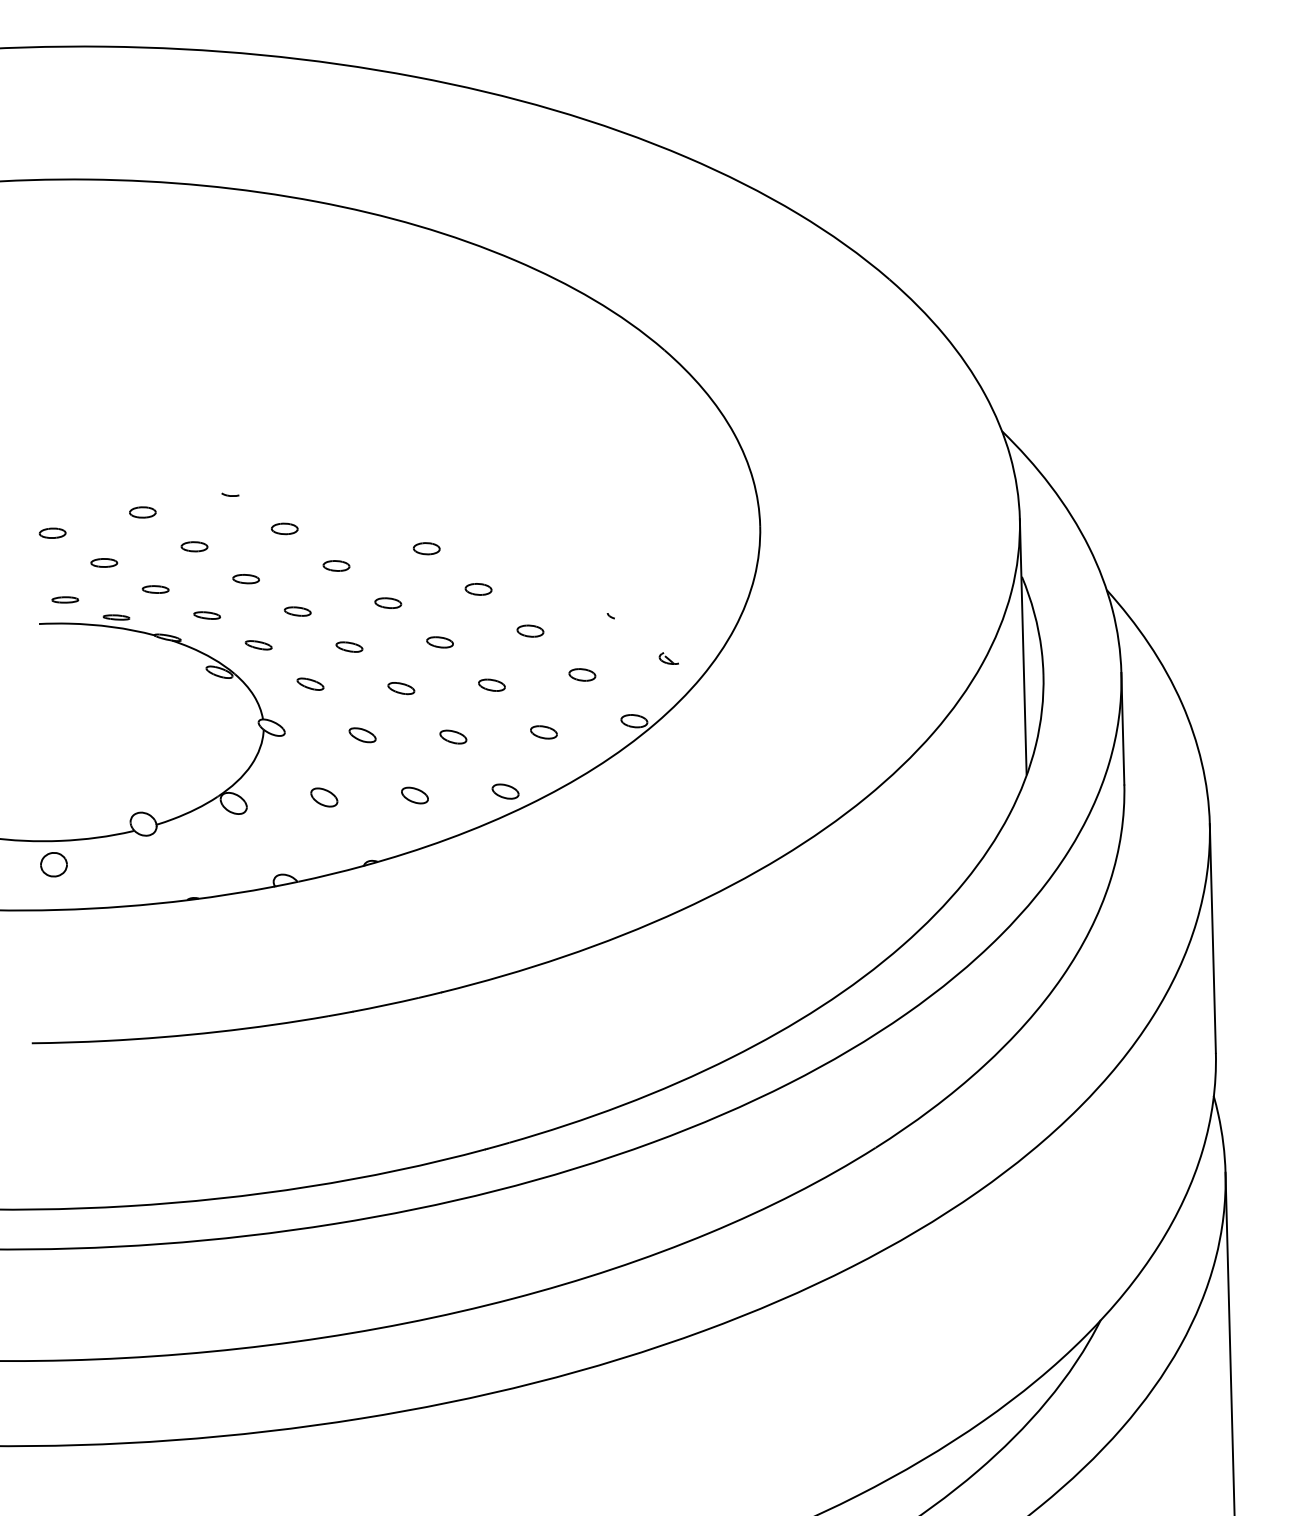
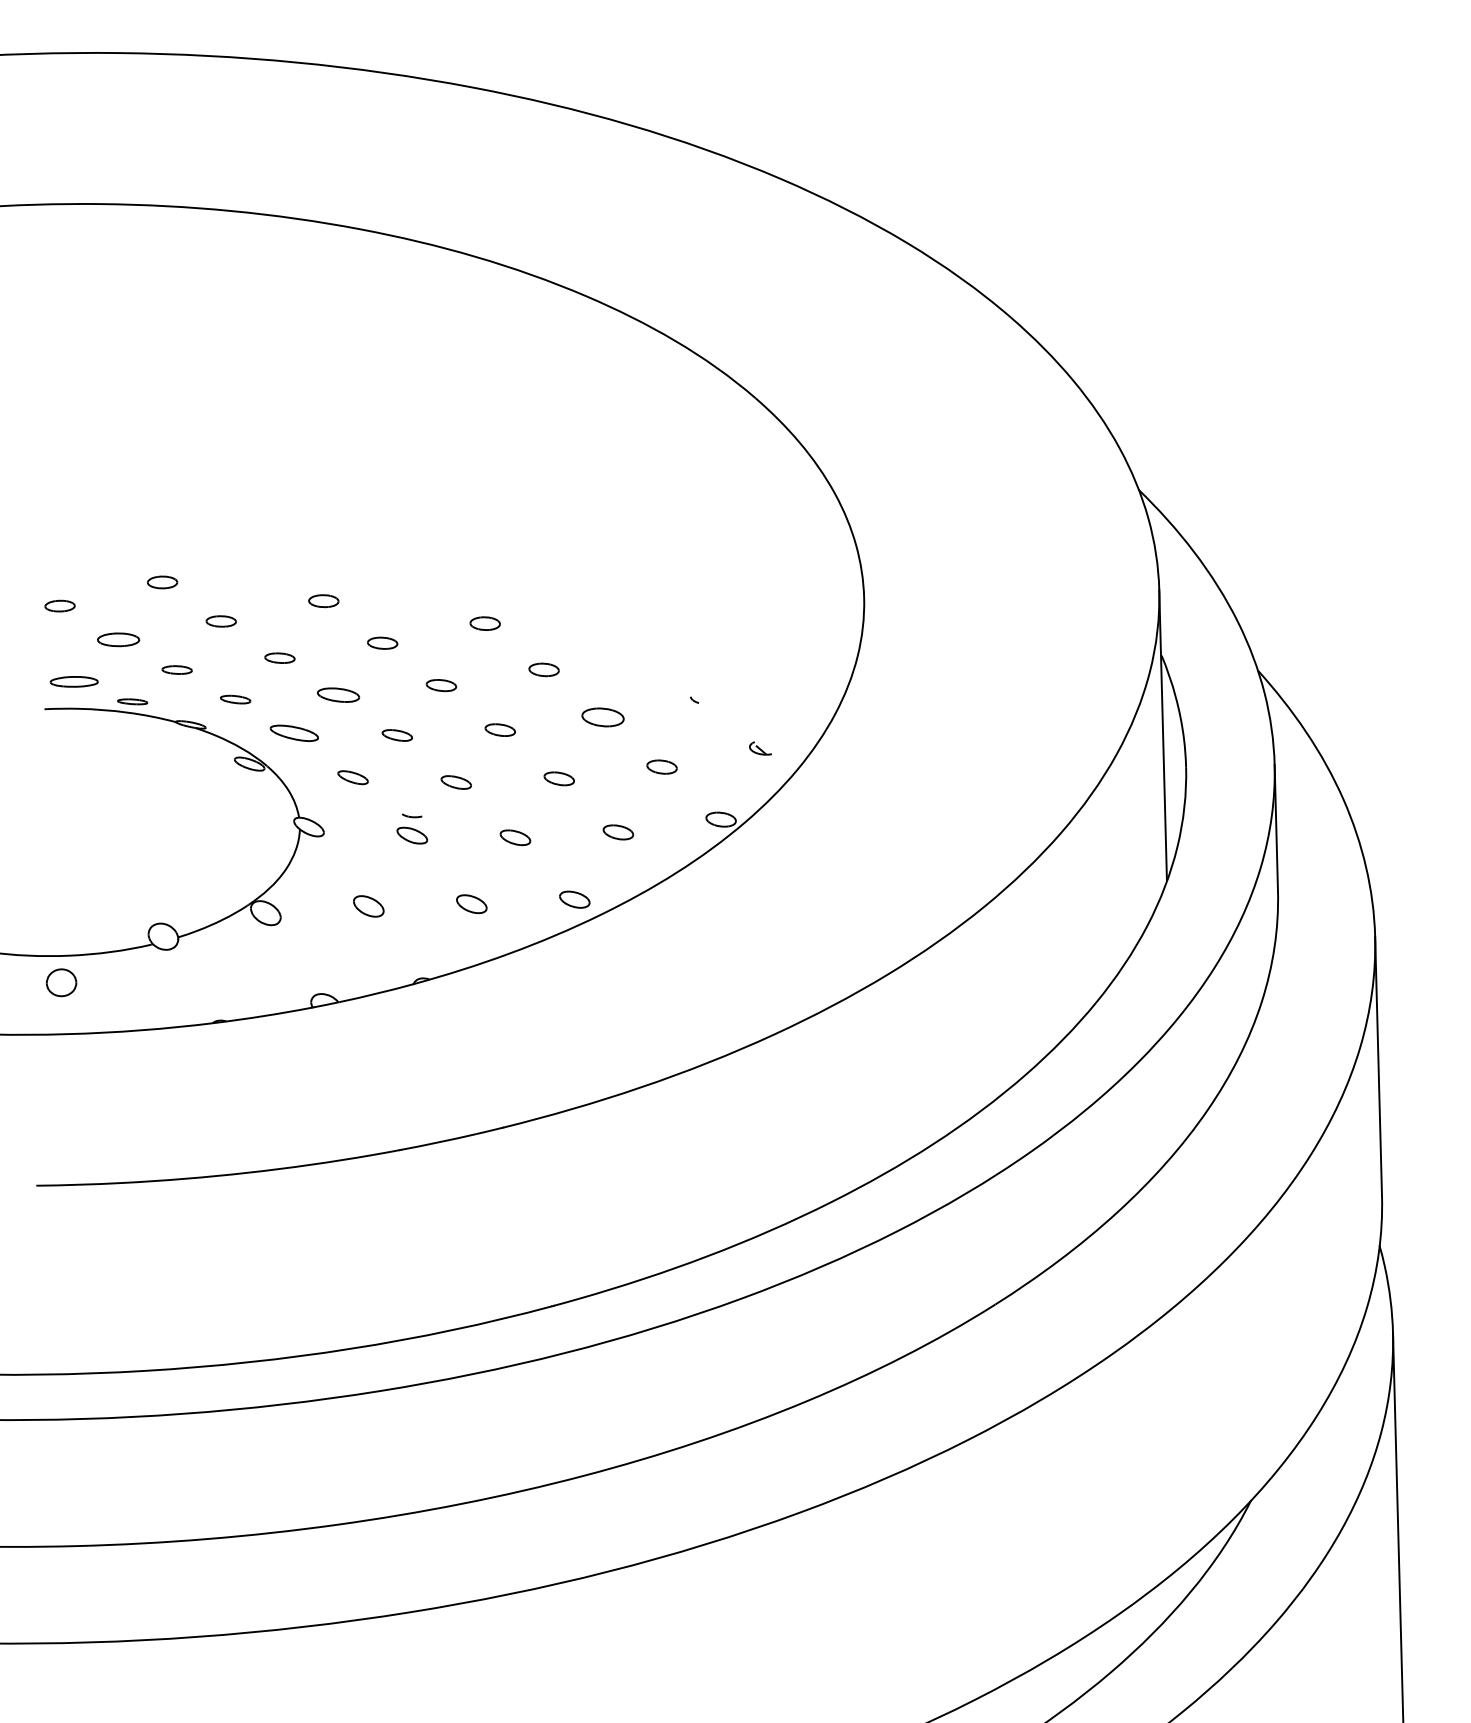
part: (230, 494) -> (412, 815), moved
part: (104, 562) -> (118, 639), size x1.4
part: (65, 599) -> (74, 681), size x1.6
part: (297, 611) -> (338, 695), size x1.4
part: (530, 630) -> (603, 716), size x1.4
part: (258, 645) -> (293, 733), size x1.6

